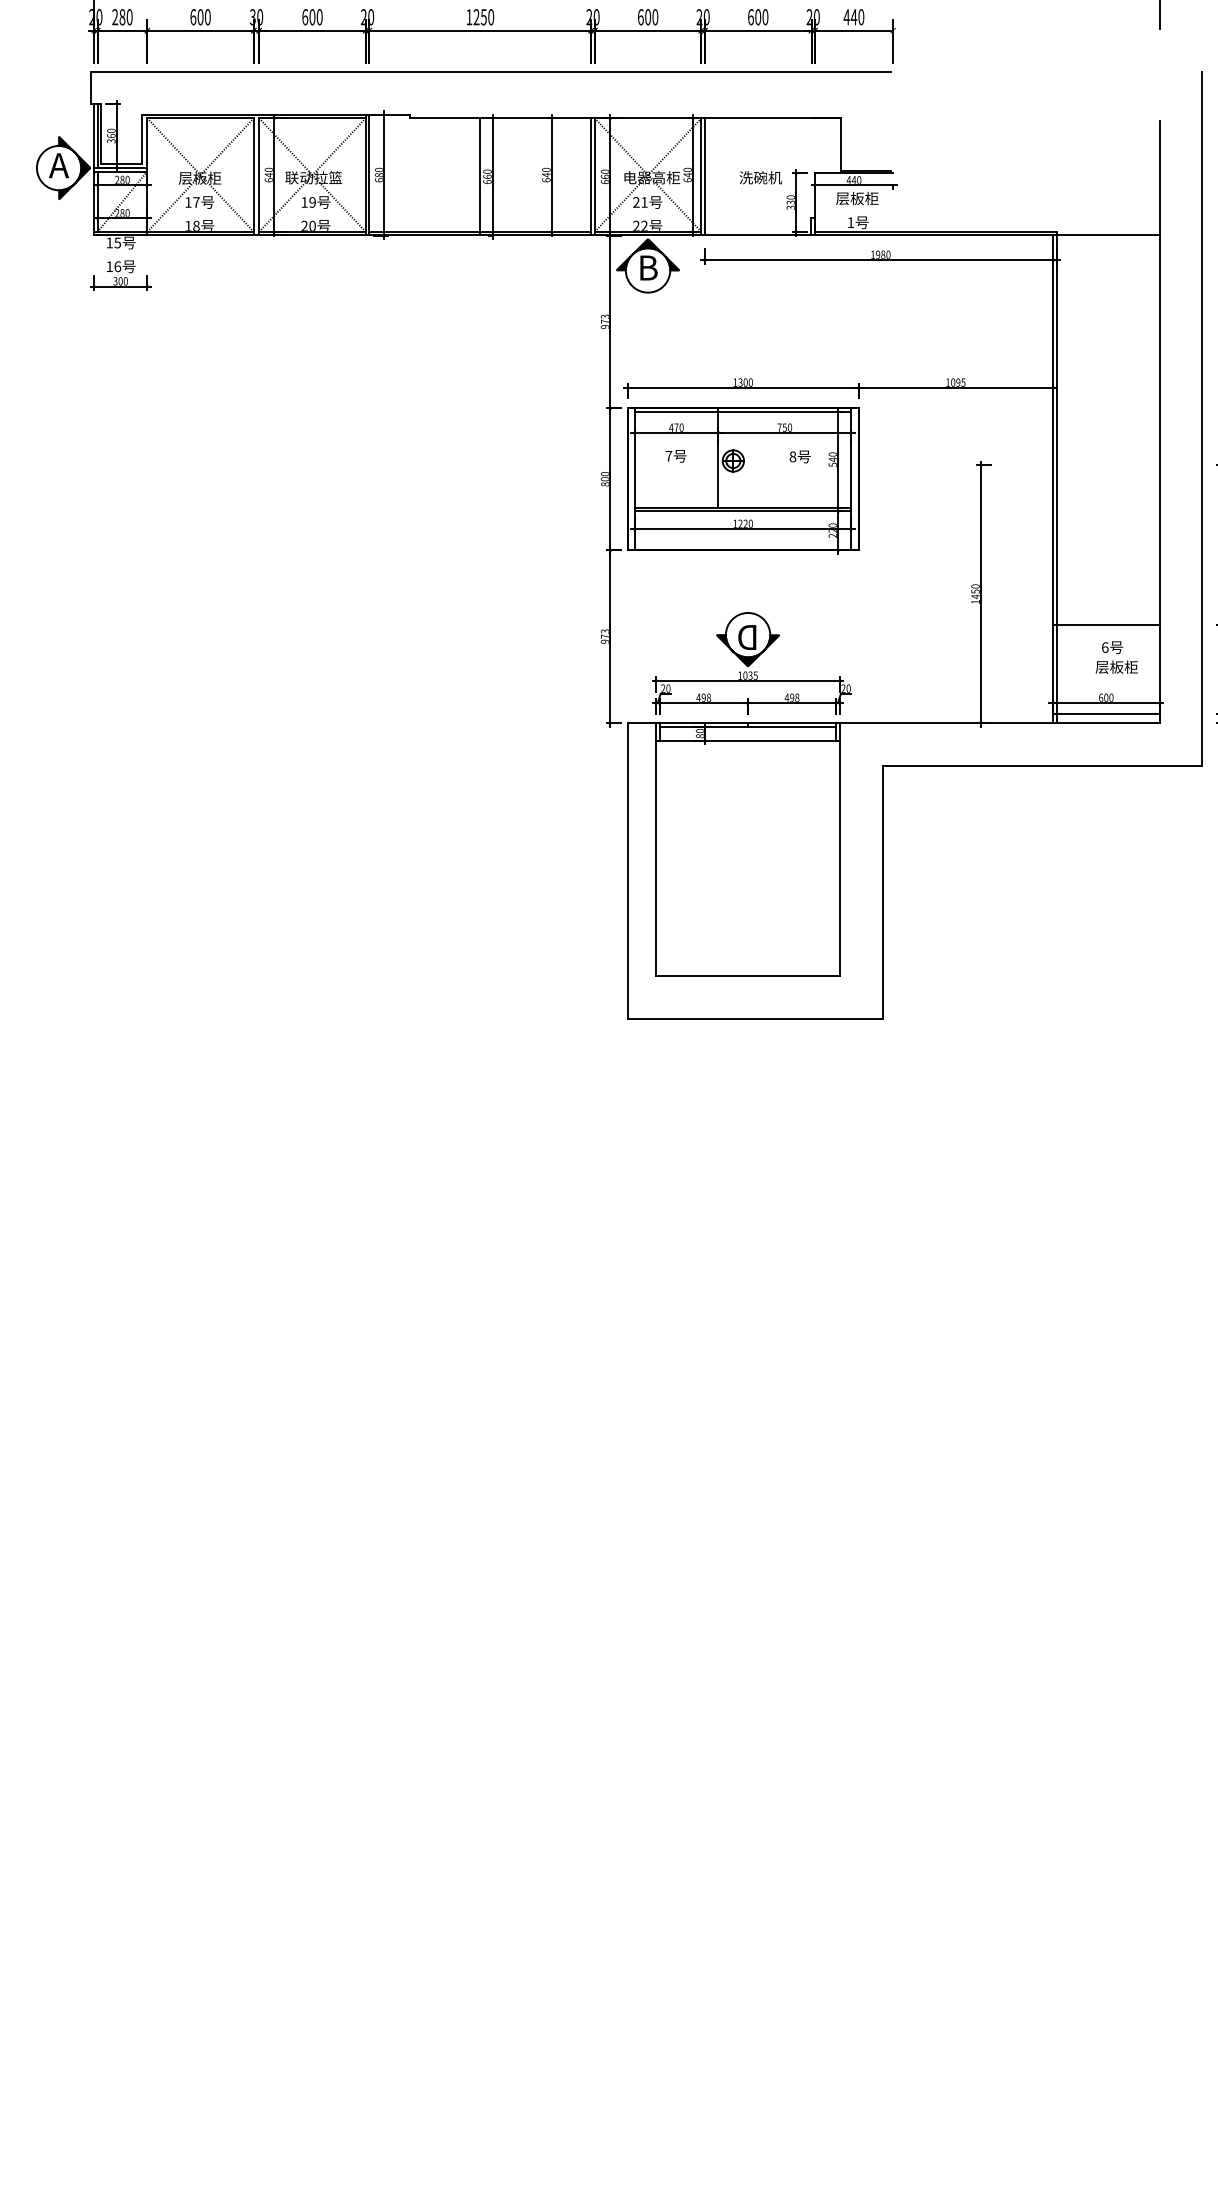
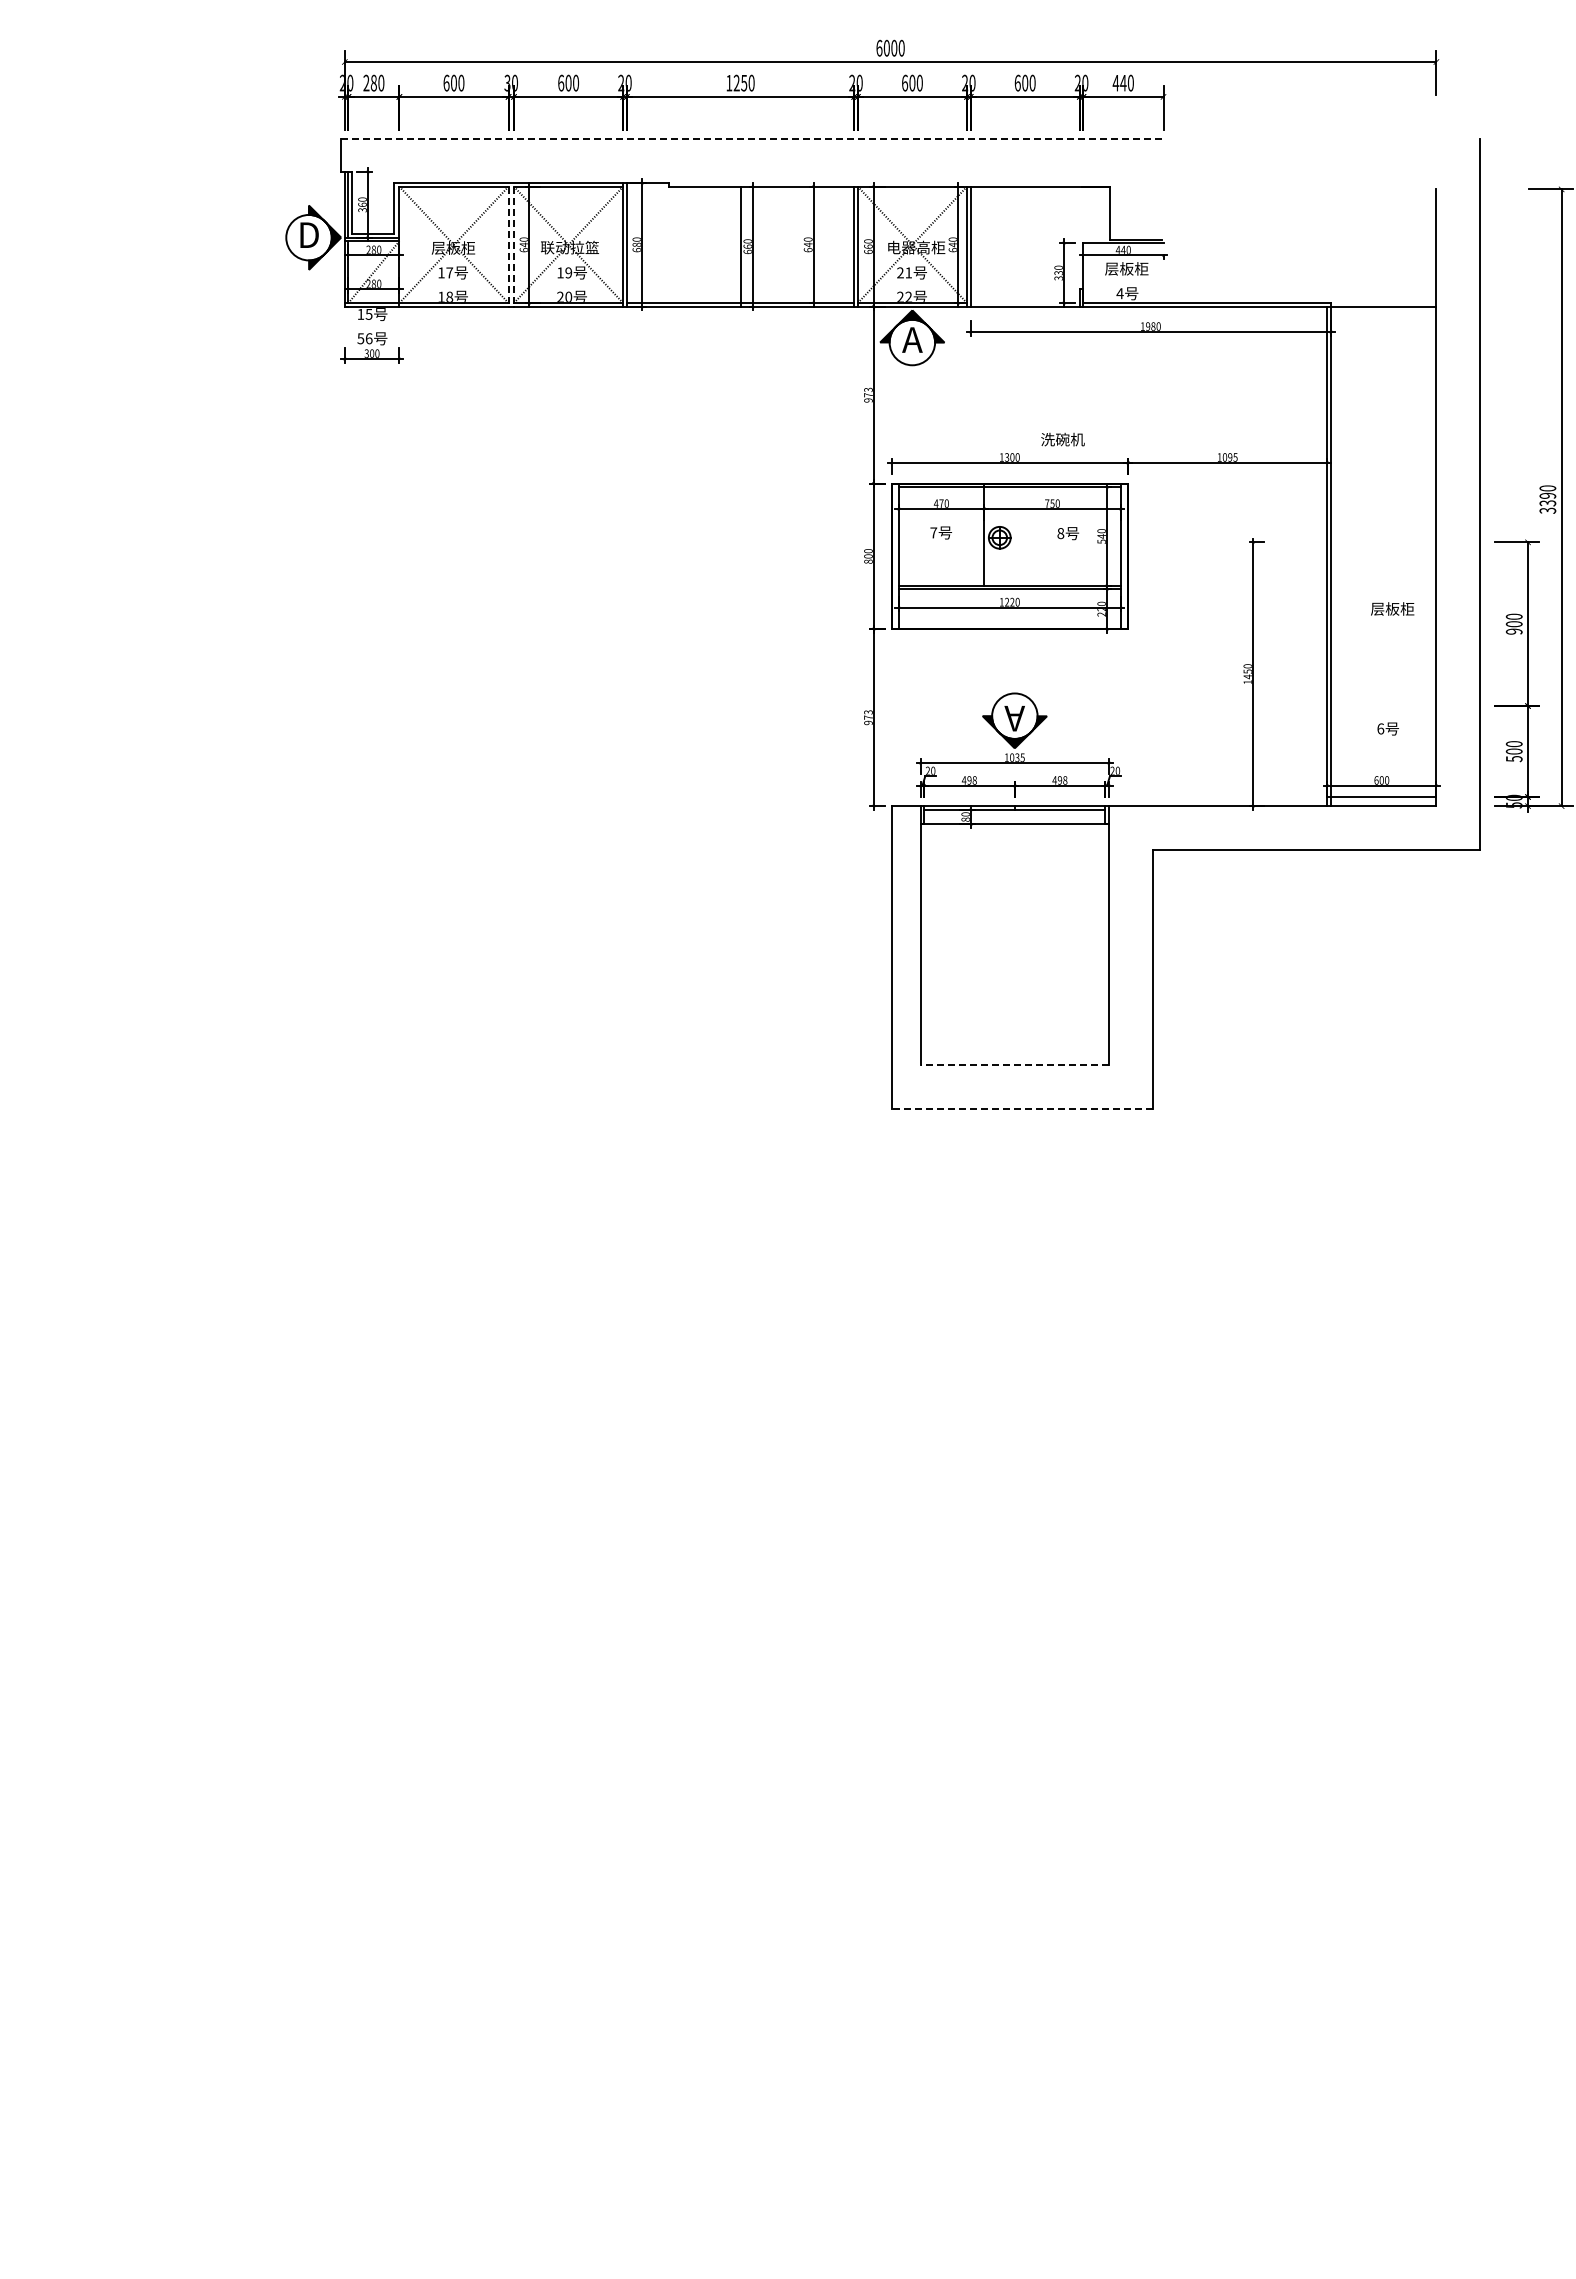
line: (491, 72) -> (751, 139), solid -> dashed
text: (58, 164) -> (308, 234), A -> D
line: (253, 177) -> (508, 247), solid -> dashed
line: (259, 177) -> (514, 247), solid -> dashed
text: (760, 177) -> (1062, 439), moved
text: (850, 222) -> (1119, 293), 1 -> 4
text: (109, 266) -> (360, 338), 16 -> 56
text: (648, 267) -> (912, 339), B -> A
line: (1105, 625) -> (1381, 706), removed
text: (747, 637) -> (1014, 718), D -> A
text: (1116, 666) -> (1392, 608), moved
line: (747, 976) -> (1014, 1065), solid -> dashed
line: (755, 1019) -> (1022, 1109), solid -> dashed

